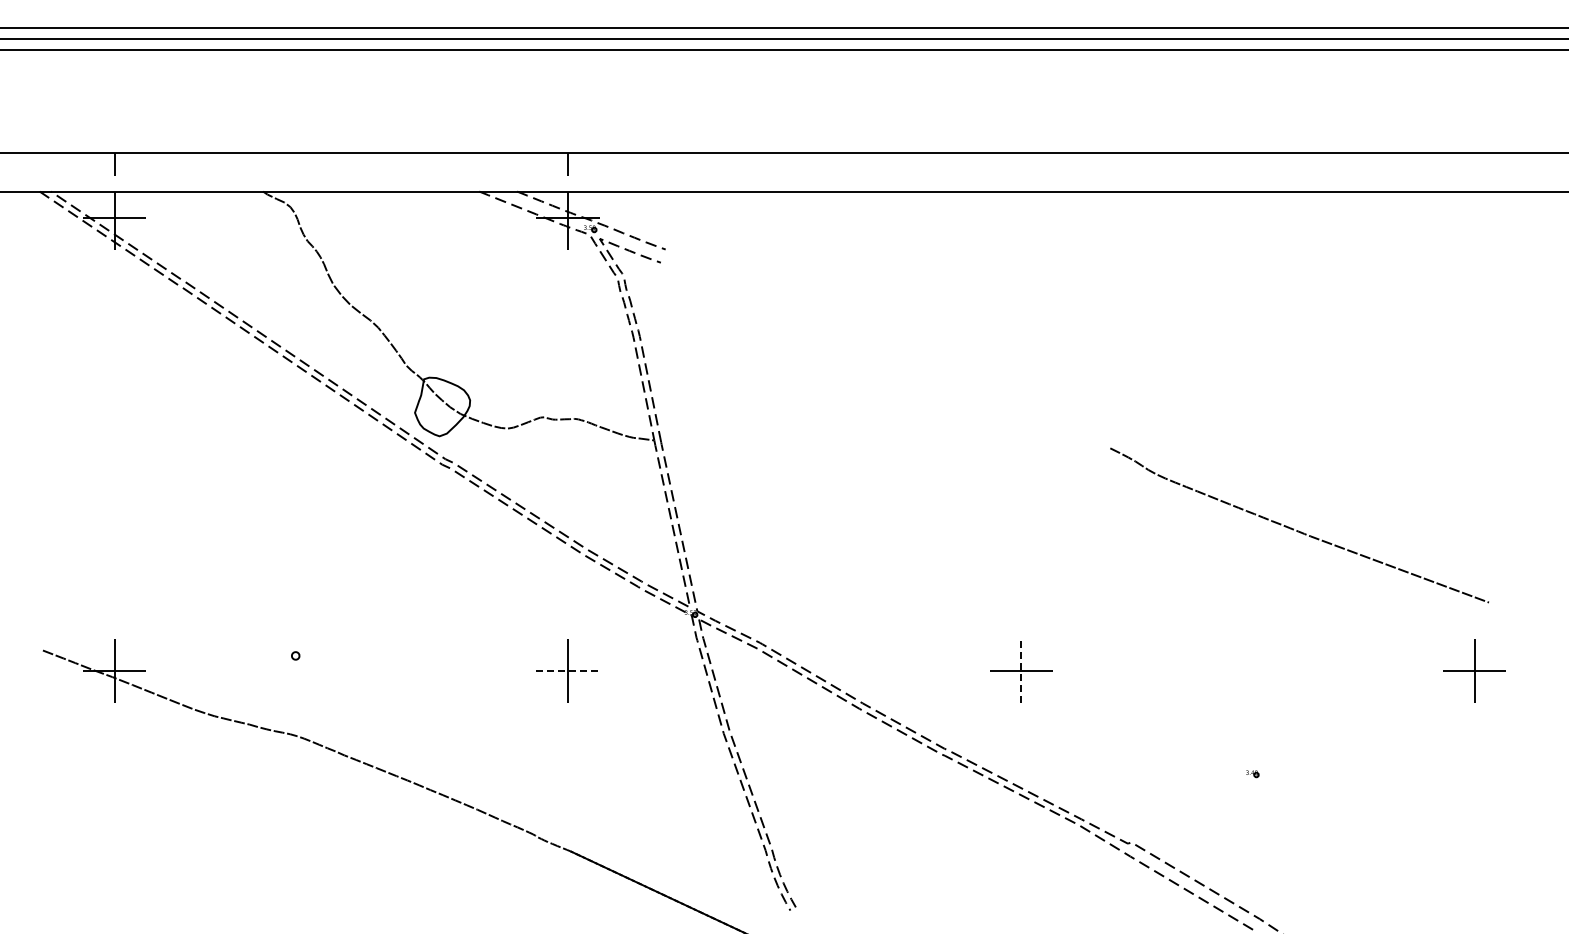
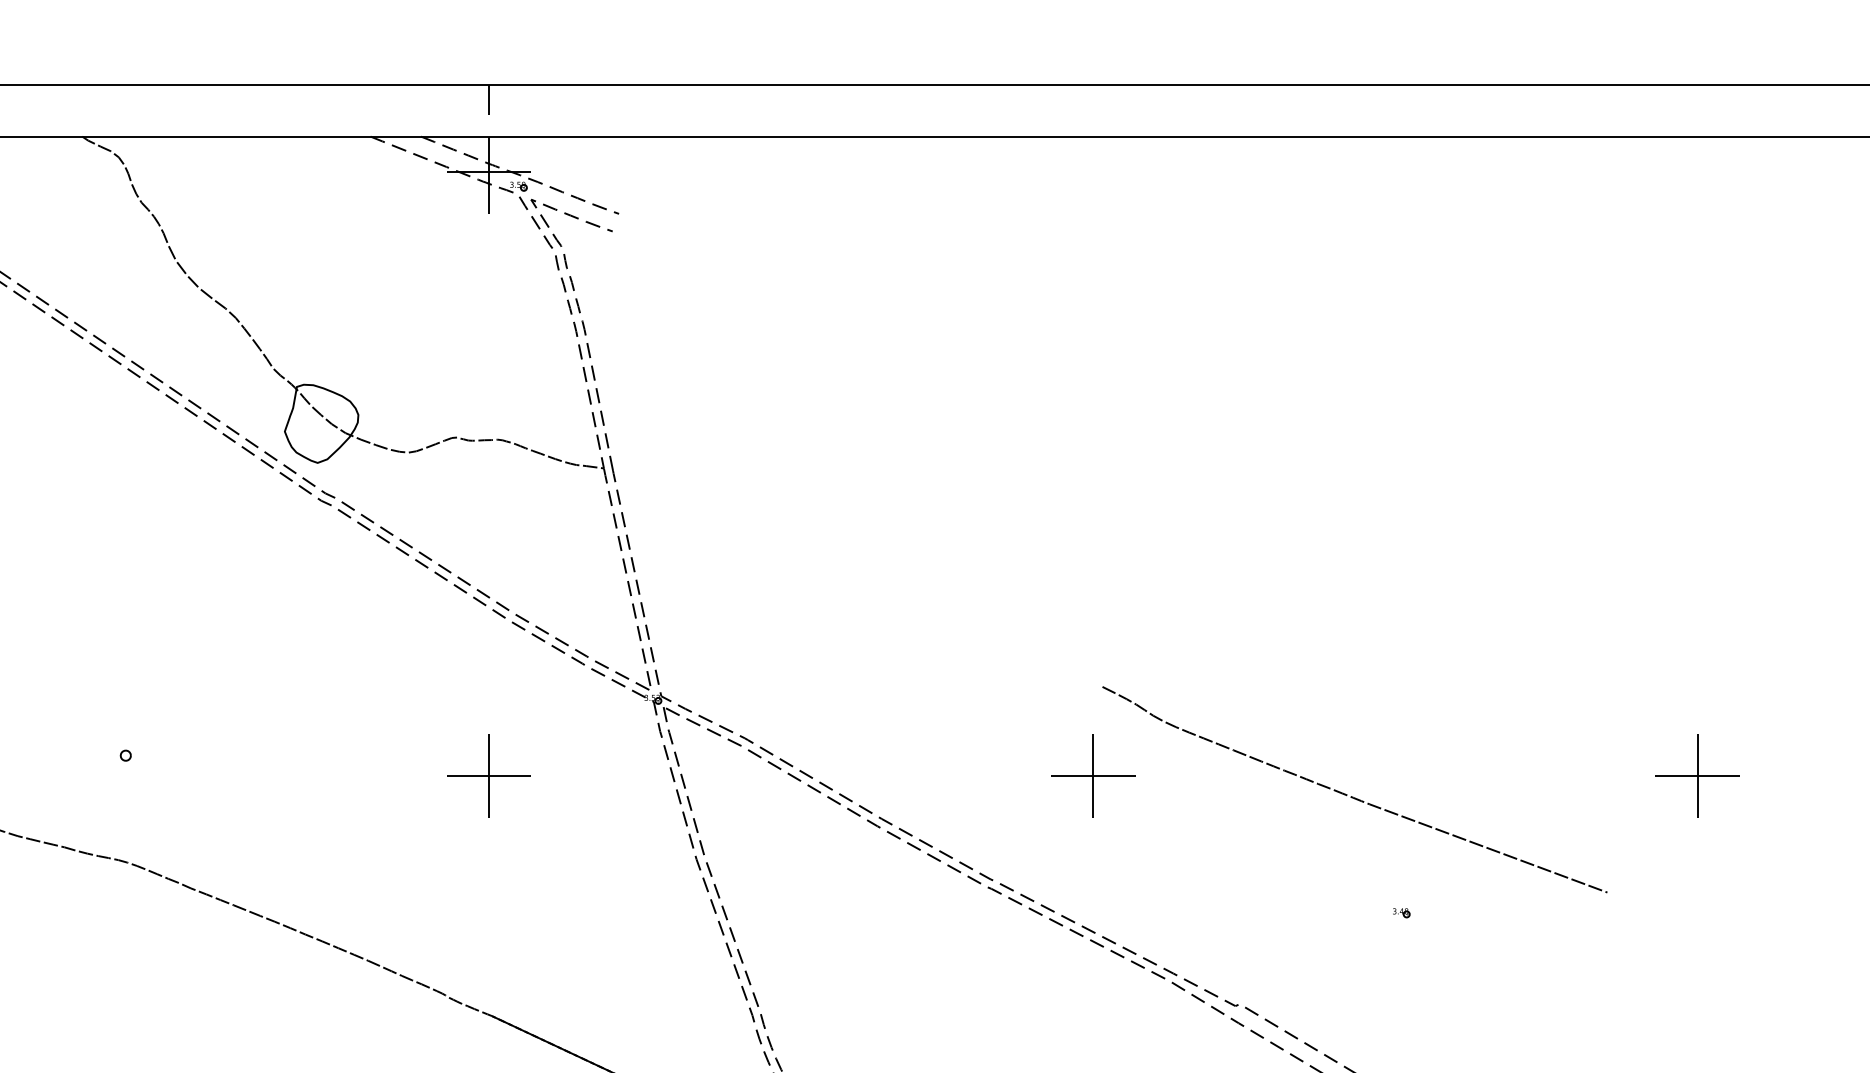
curve: (1298, 530) -> (1353, 796), moved
line: (568, 671) -> (489, 776), dashed -> solid
line: (1021, 671) -> (1093, 776), dashed -> solid

